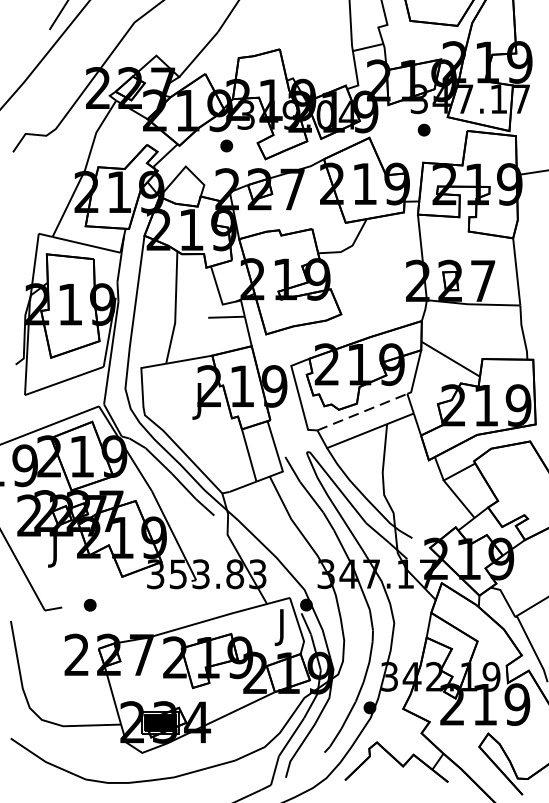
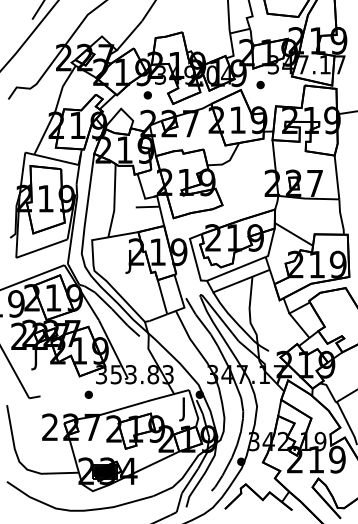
part: (423, 129) -> (260, 84), moved
line: (362, 411) -> (236, 268), dashed -> solid
part: (89, 604) -> (88, 394), moved

